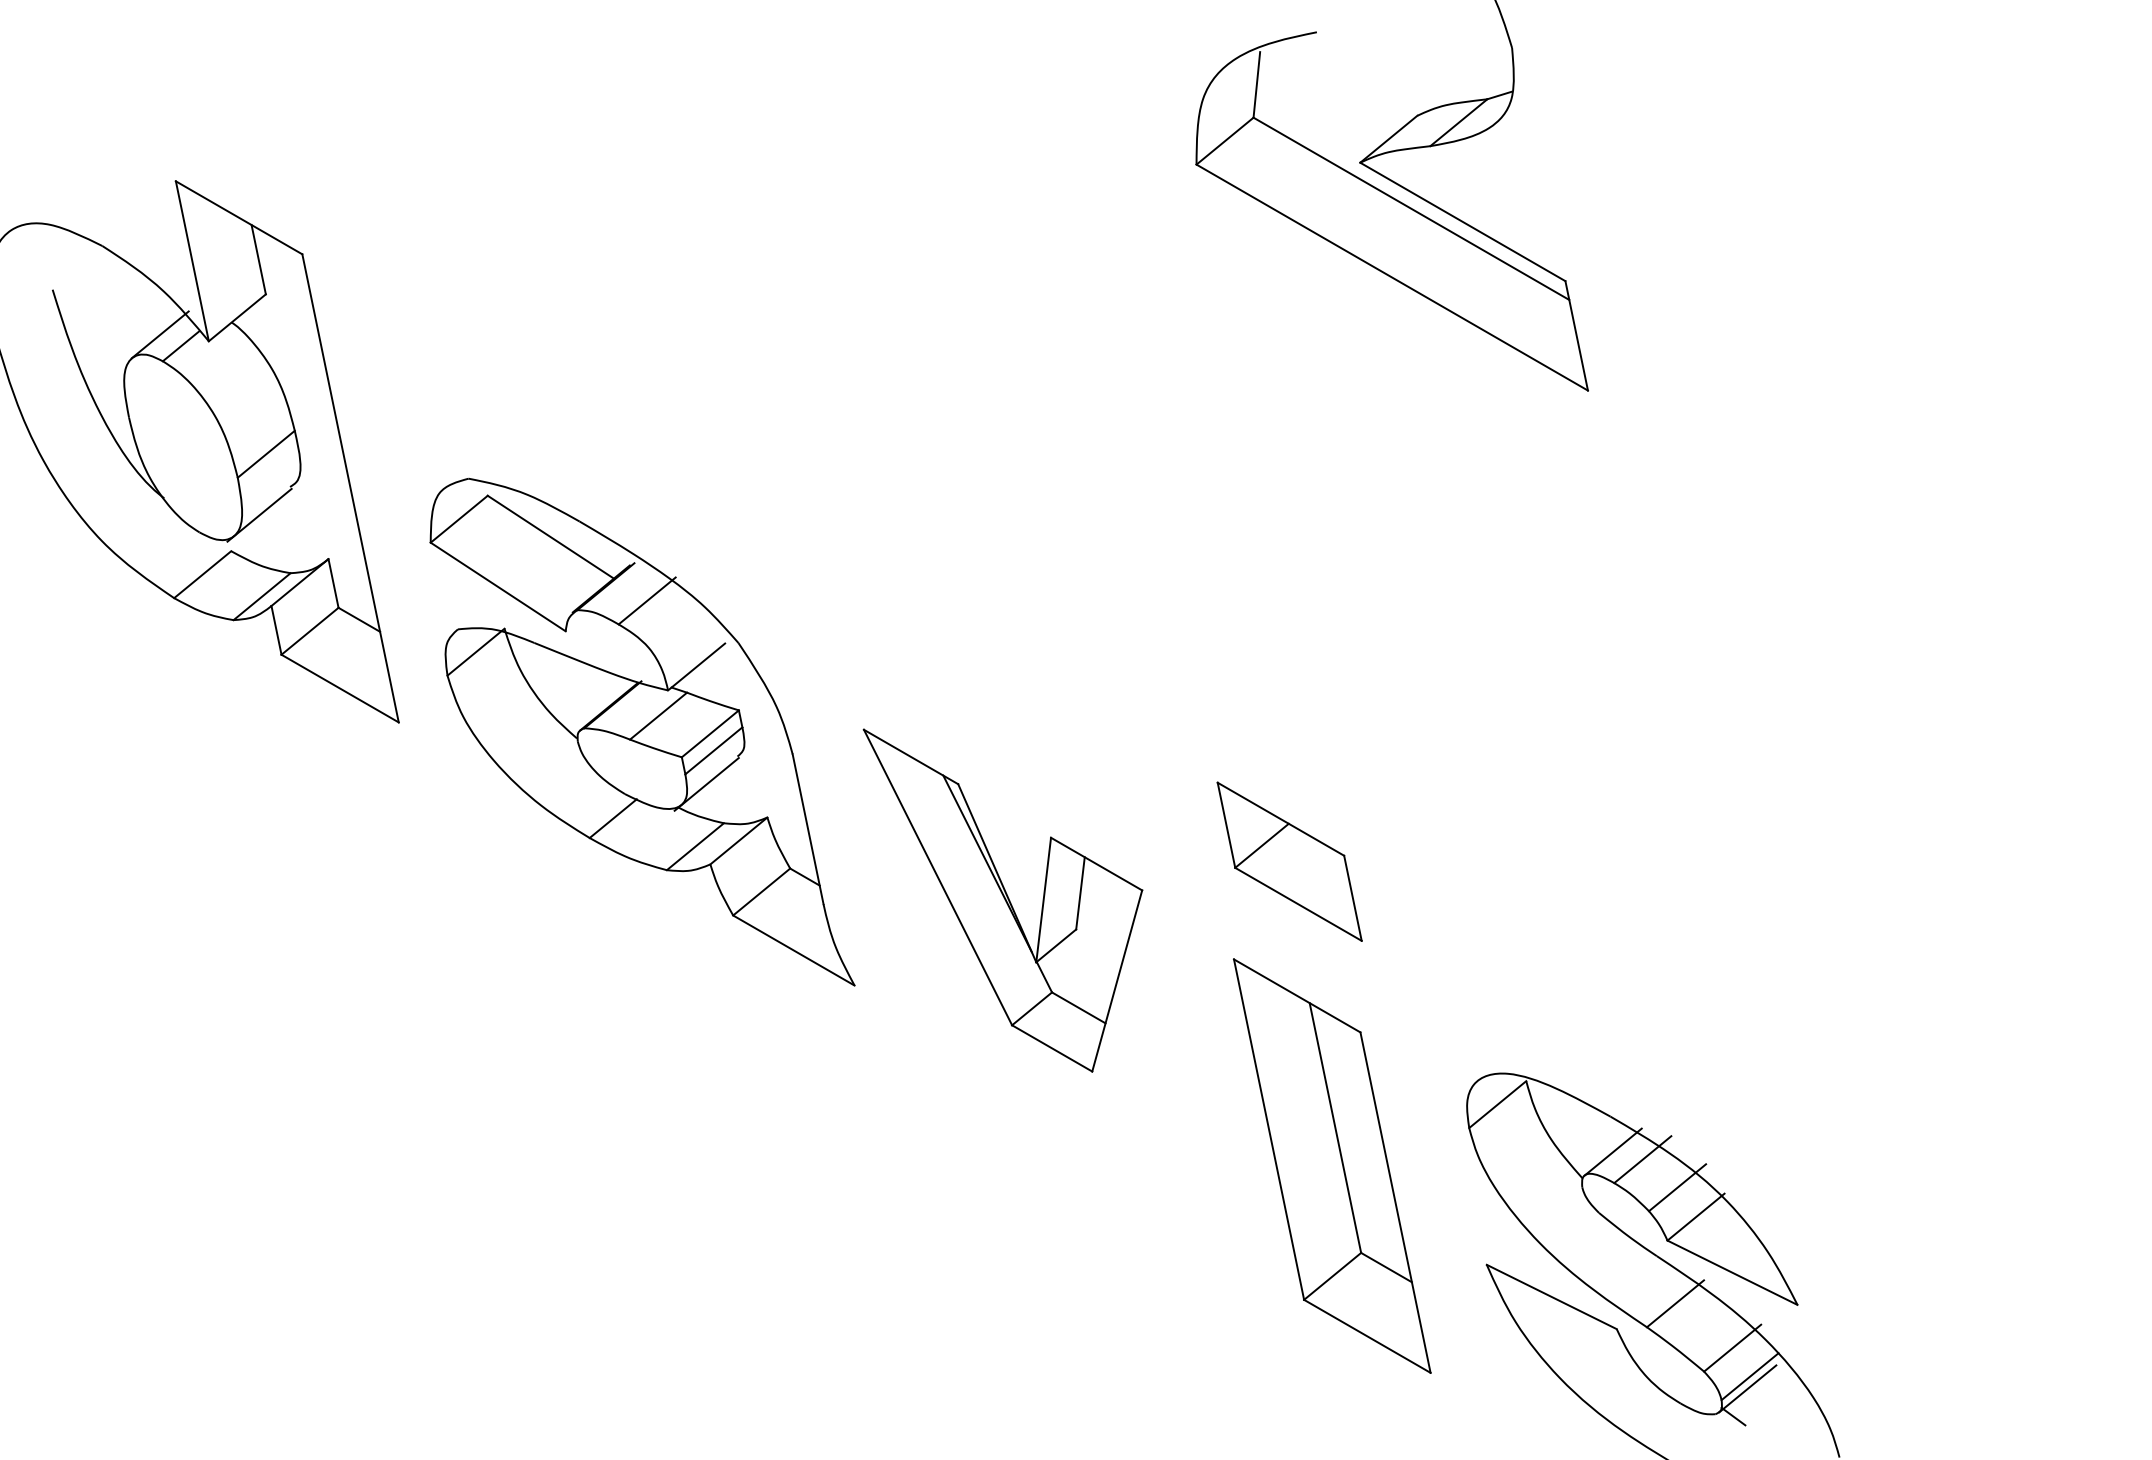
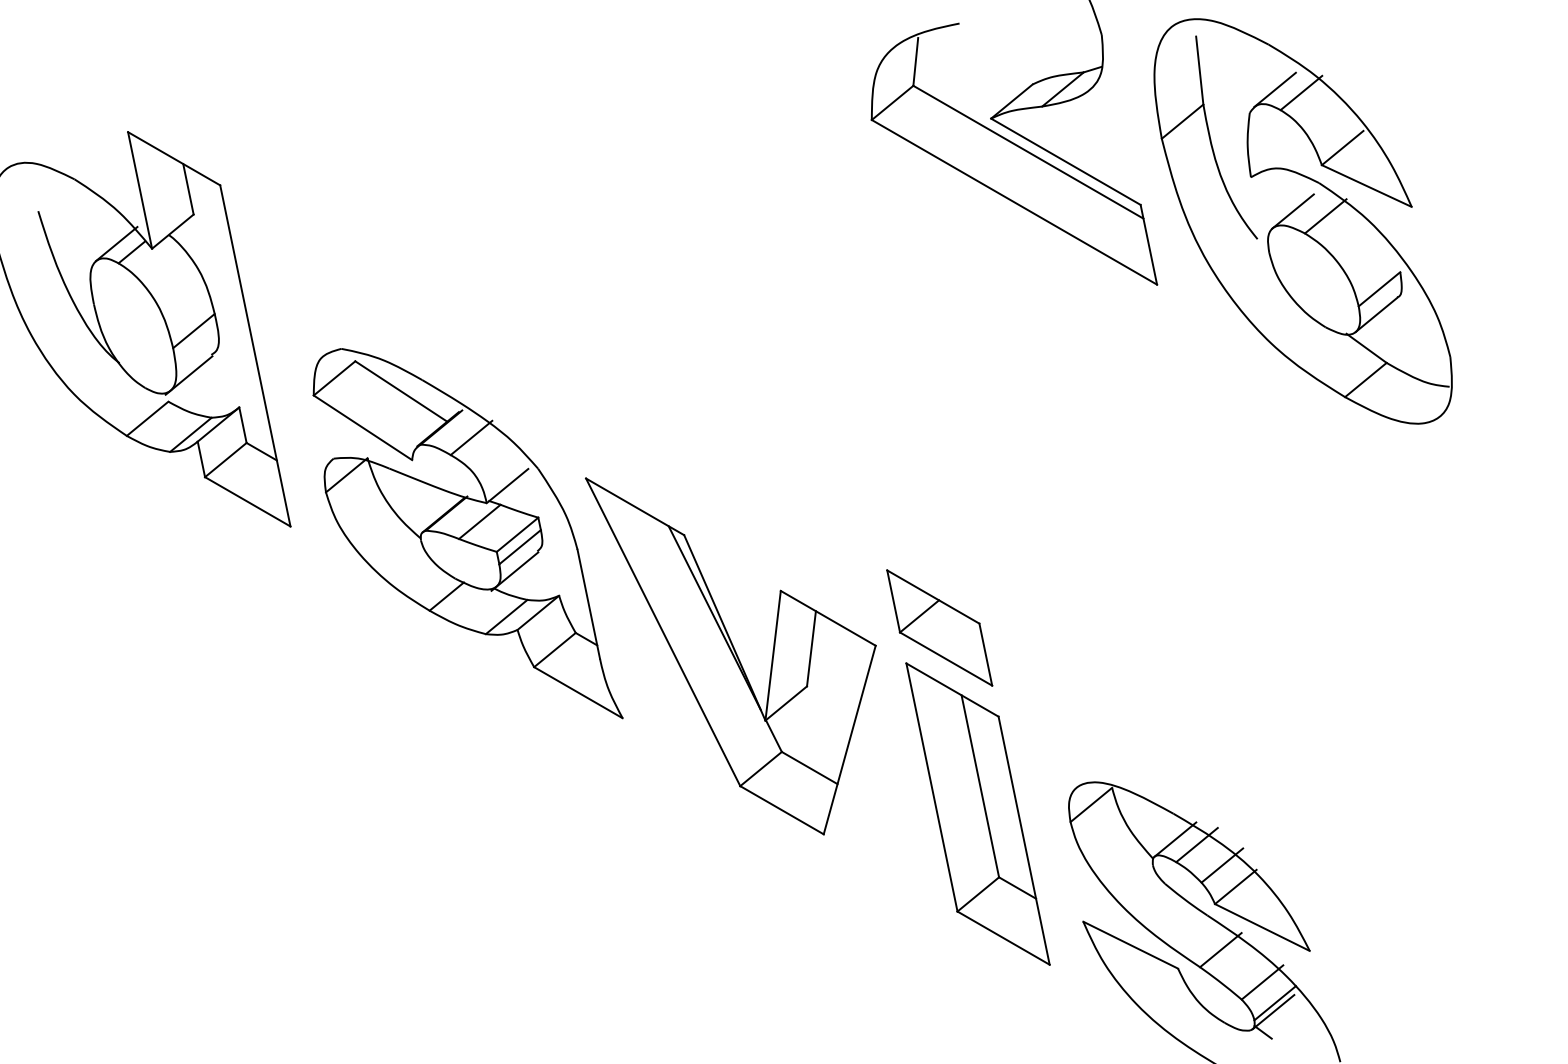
part: (1788, 303) -> (1303, 221), added
part: (1002, 900) -> (730, 656), size x1.43
part: (1332, 1165) -> (978, 813), moved

